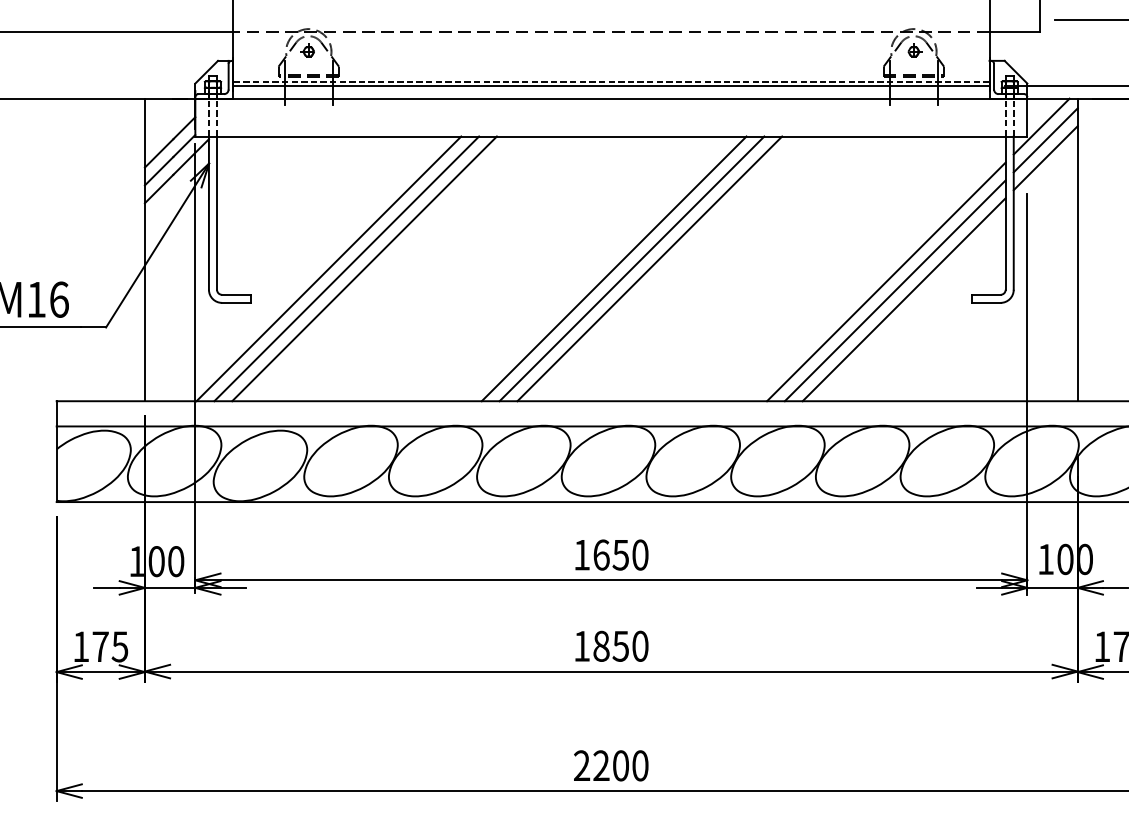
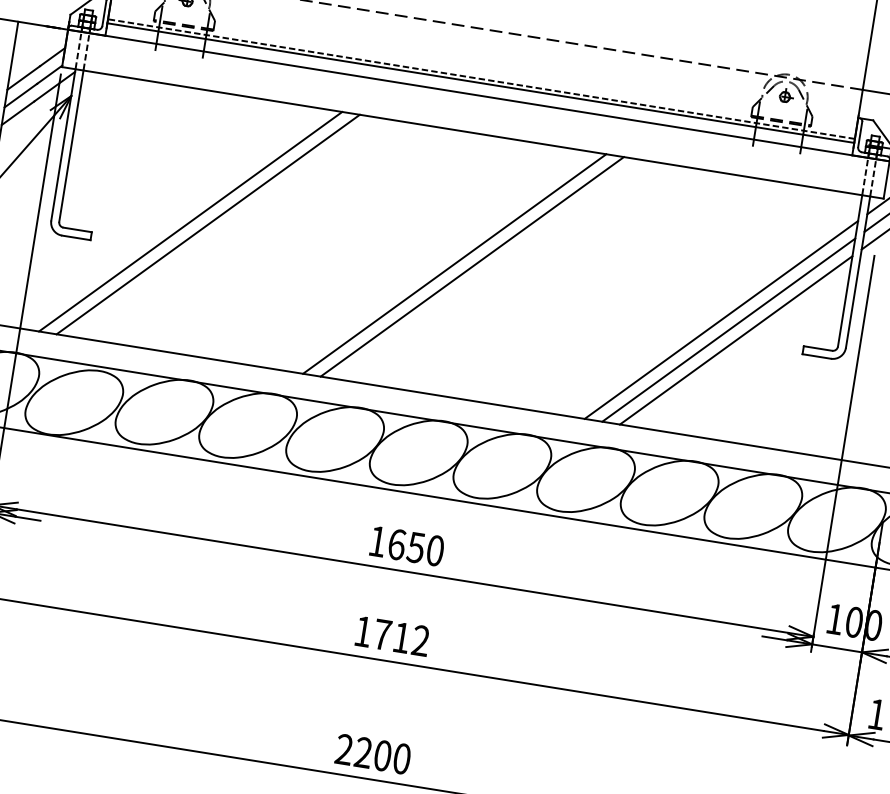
line: (328, 268) -> (172, 218), removed
line: (649, 268) -> (489, 269), removed
text: (620, 645) -> (401, 636), 1850 -> 1712

